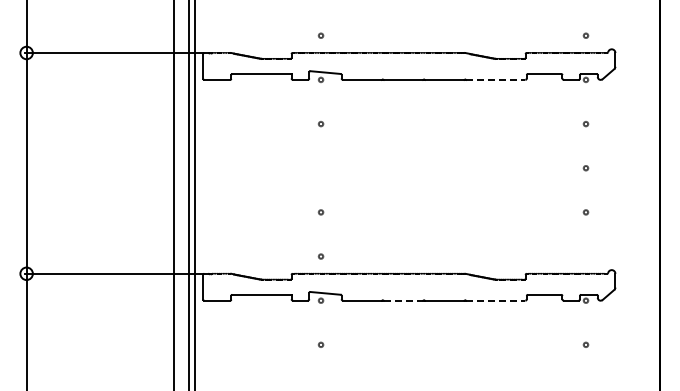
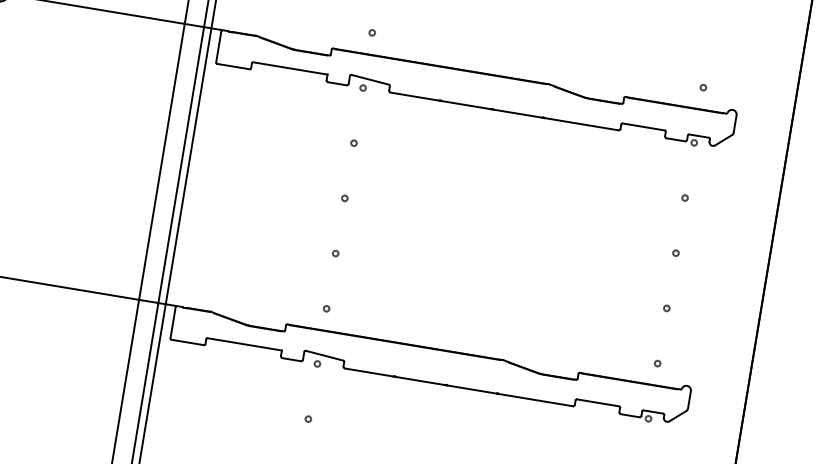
line: (495, 79) -> (581, 123), dashed -> solid
circle: (320, 168) -> (344, 198), added
circle: (585, 256) -> (657, 363), added
line: (403, 300) -> (420, 380), dashed -> solid
line: (495, 300) -> (535, 399), dashed -> solid

